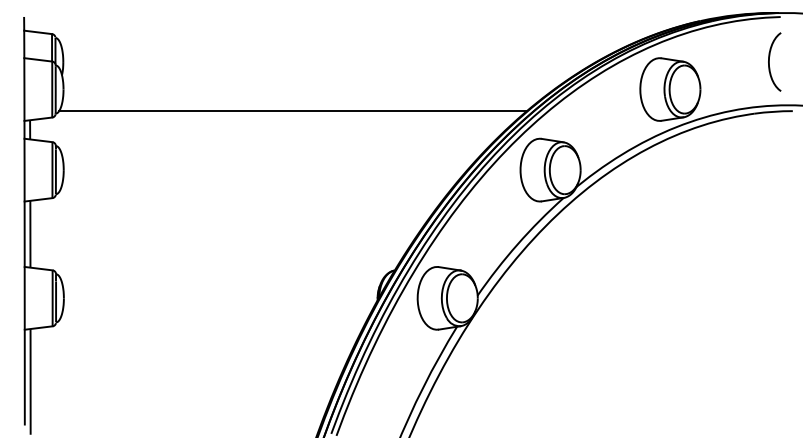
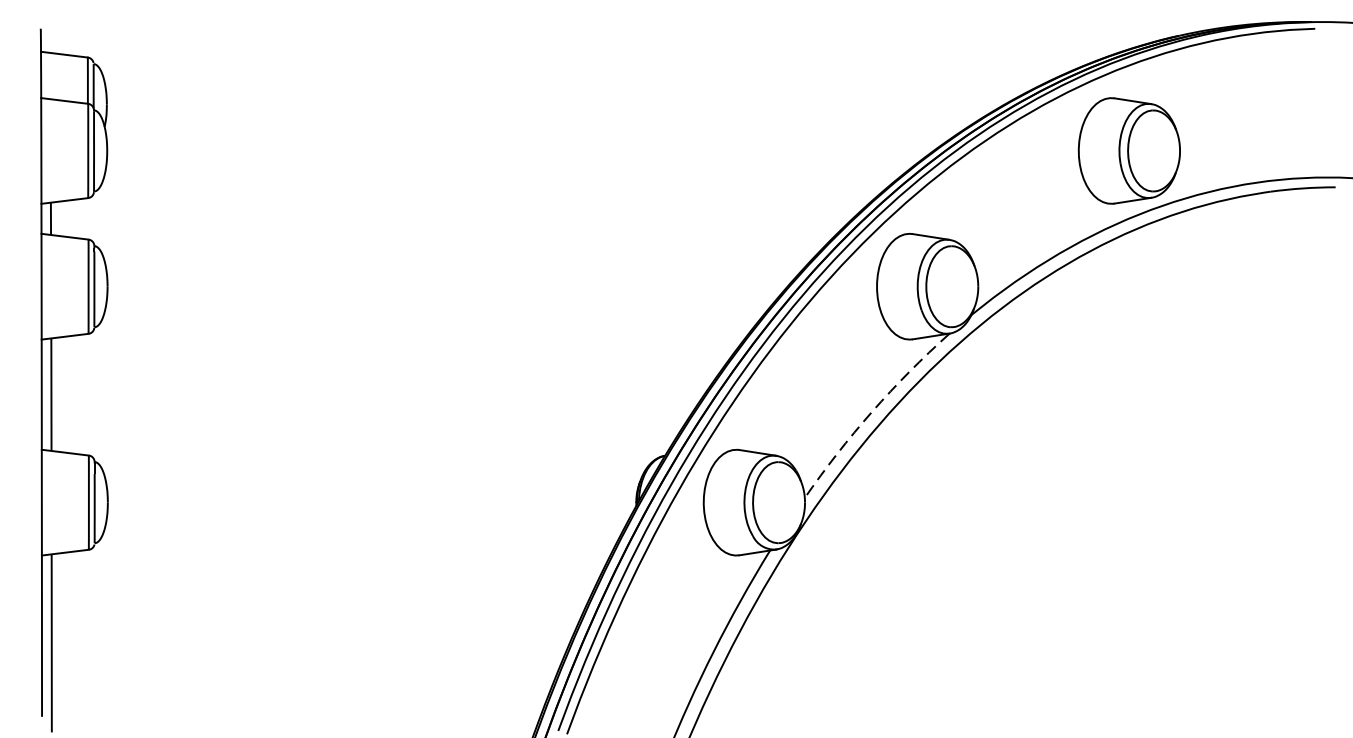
curve: (769, 61) -> (1296, 103), removed
line: (292, 111) -> (492, 187), removed
arc: (517, 244) -> (871, 411), solid -> dashed

